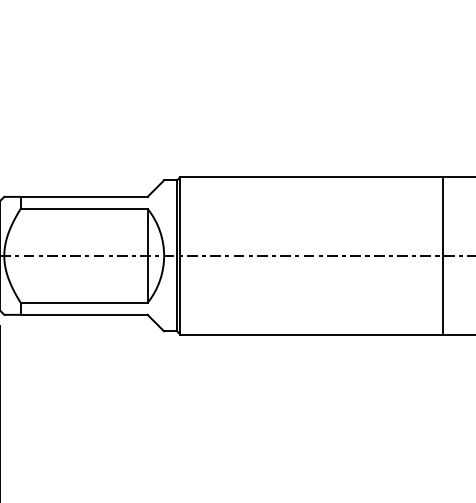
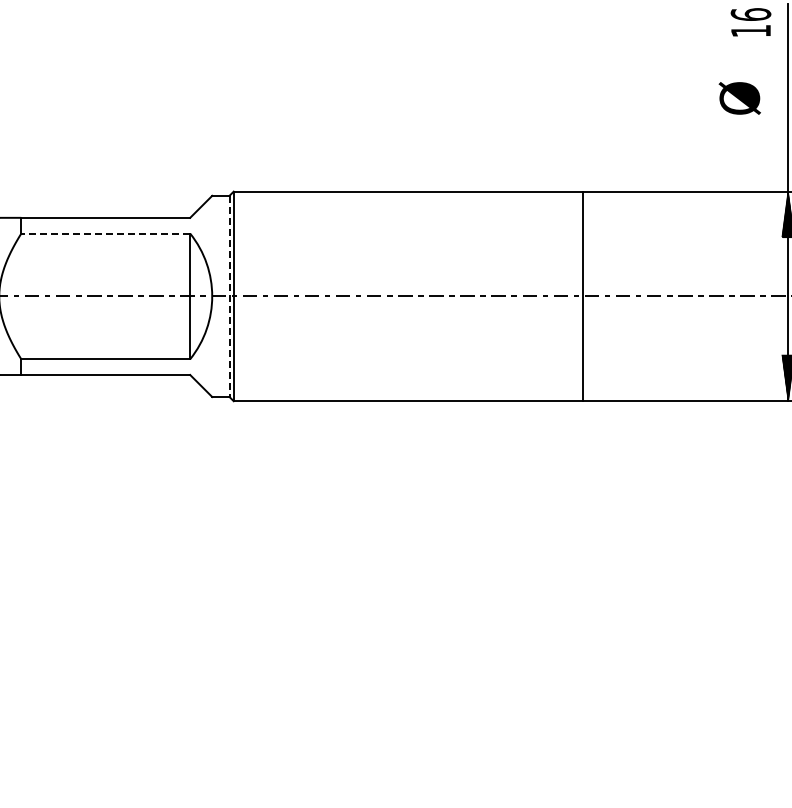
line: (84, 208) -> (105, 233), solid -> dashed
line: (177, 255) -> (229, 296), solid -> dashed

